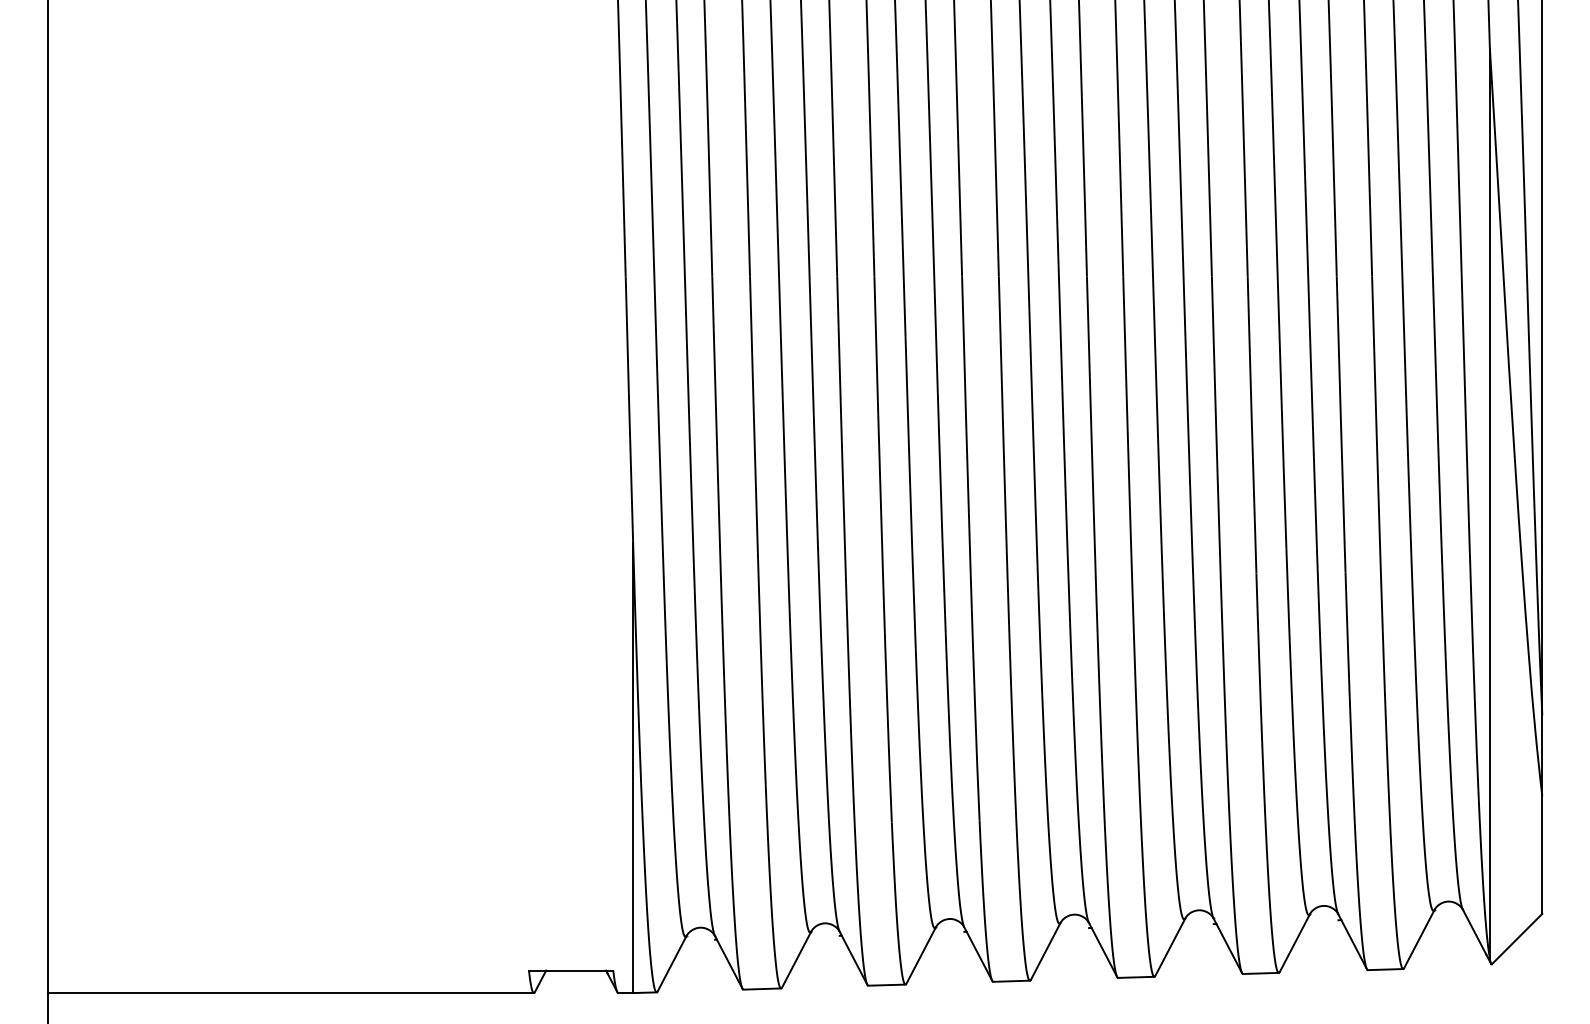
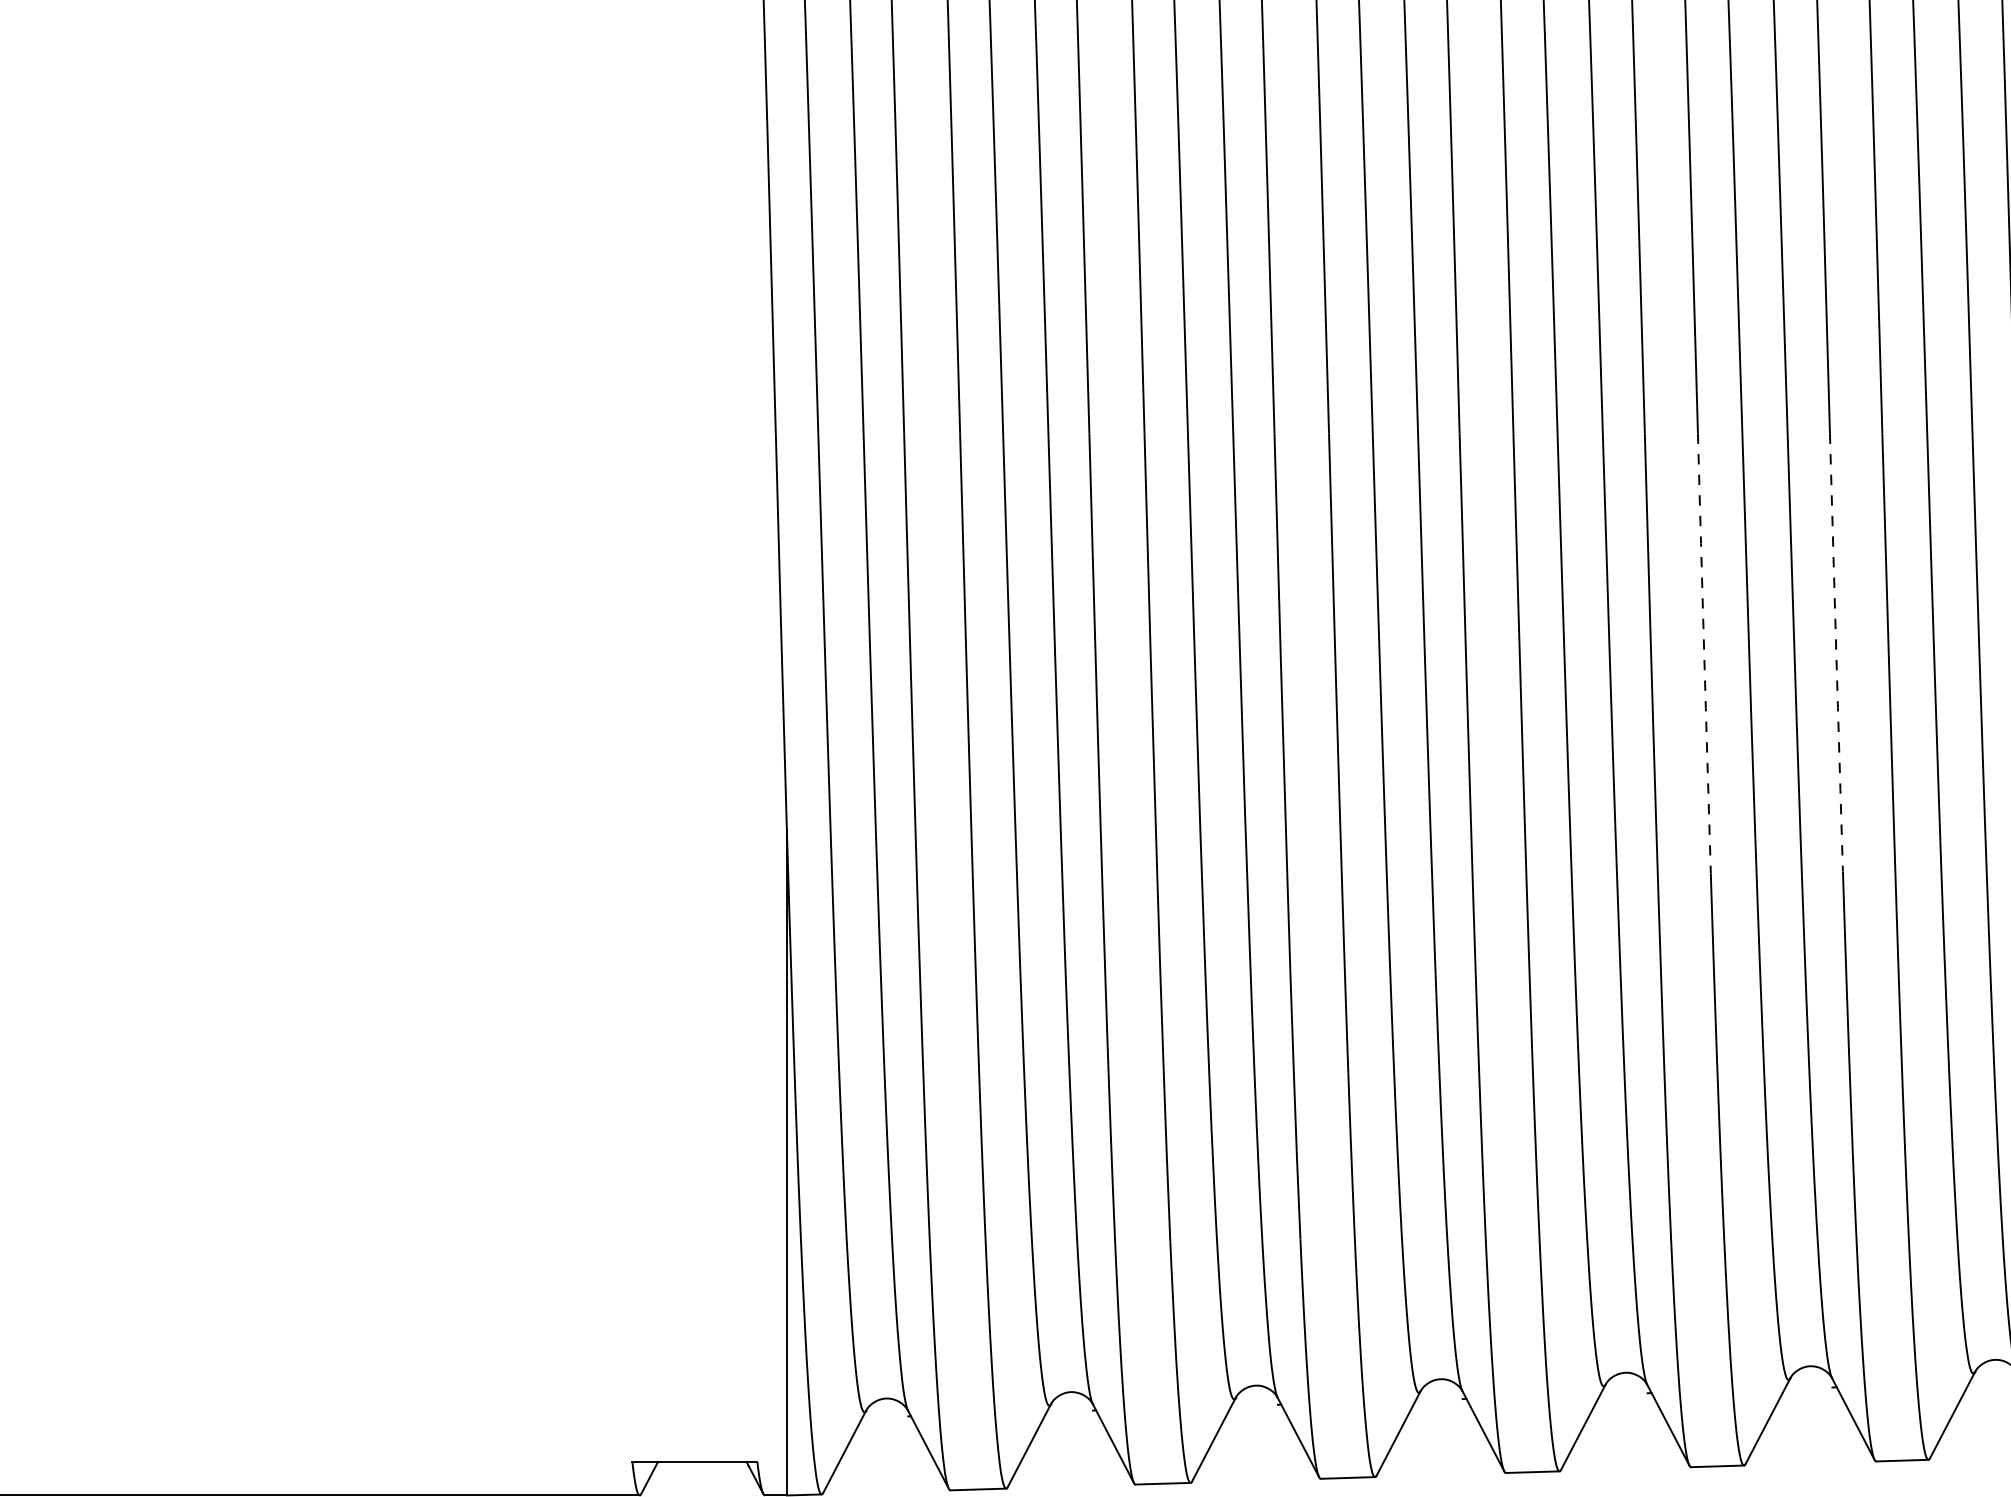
arc: (1341, 424) -> (1836, 652), solid -> dashed
arc: (1251, 425) -> (1703, 654), solid -> dashed

